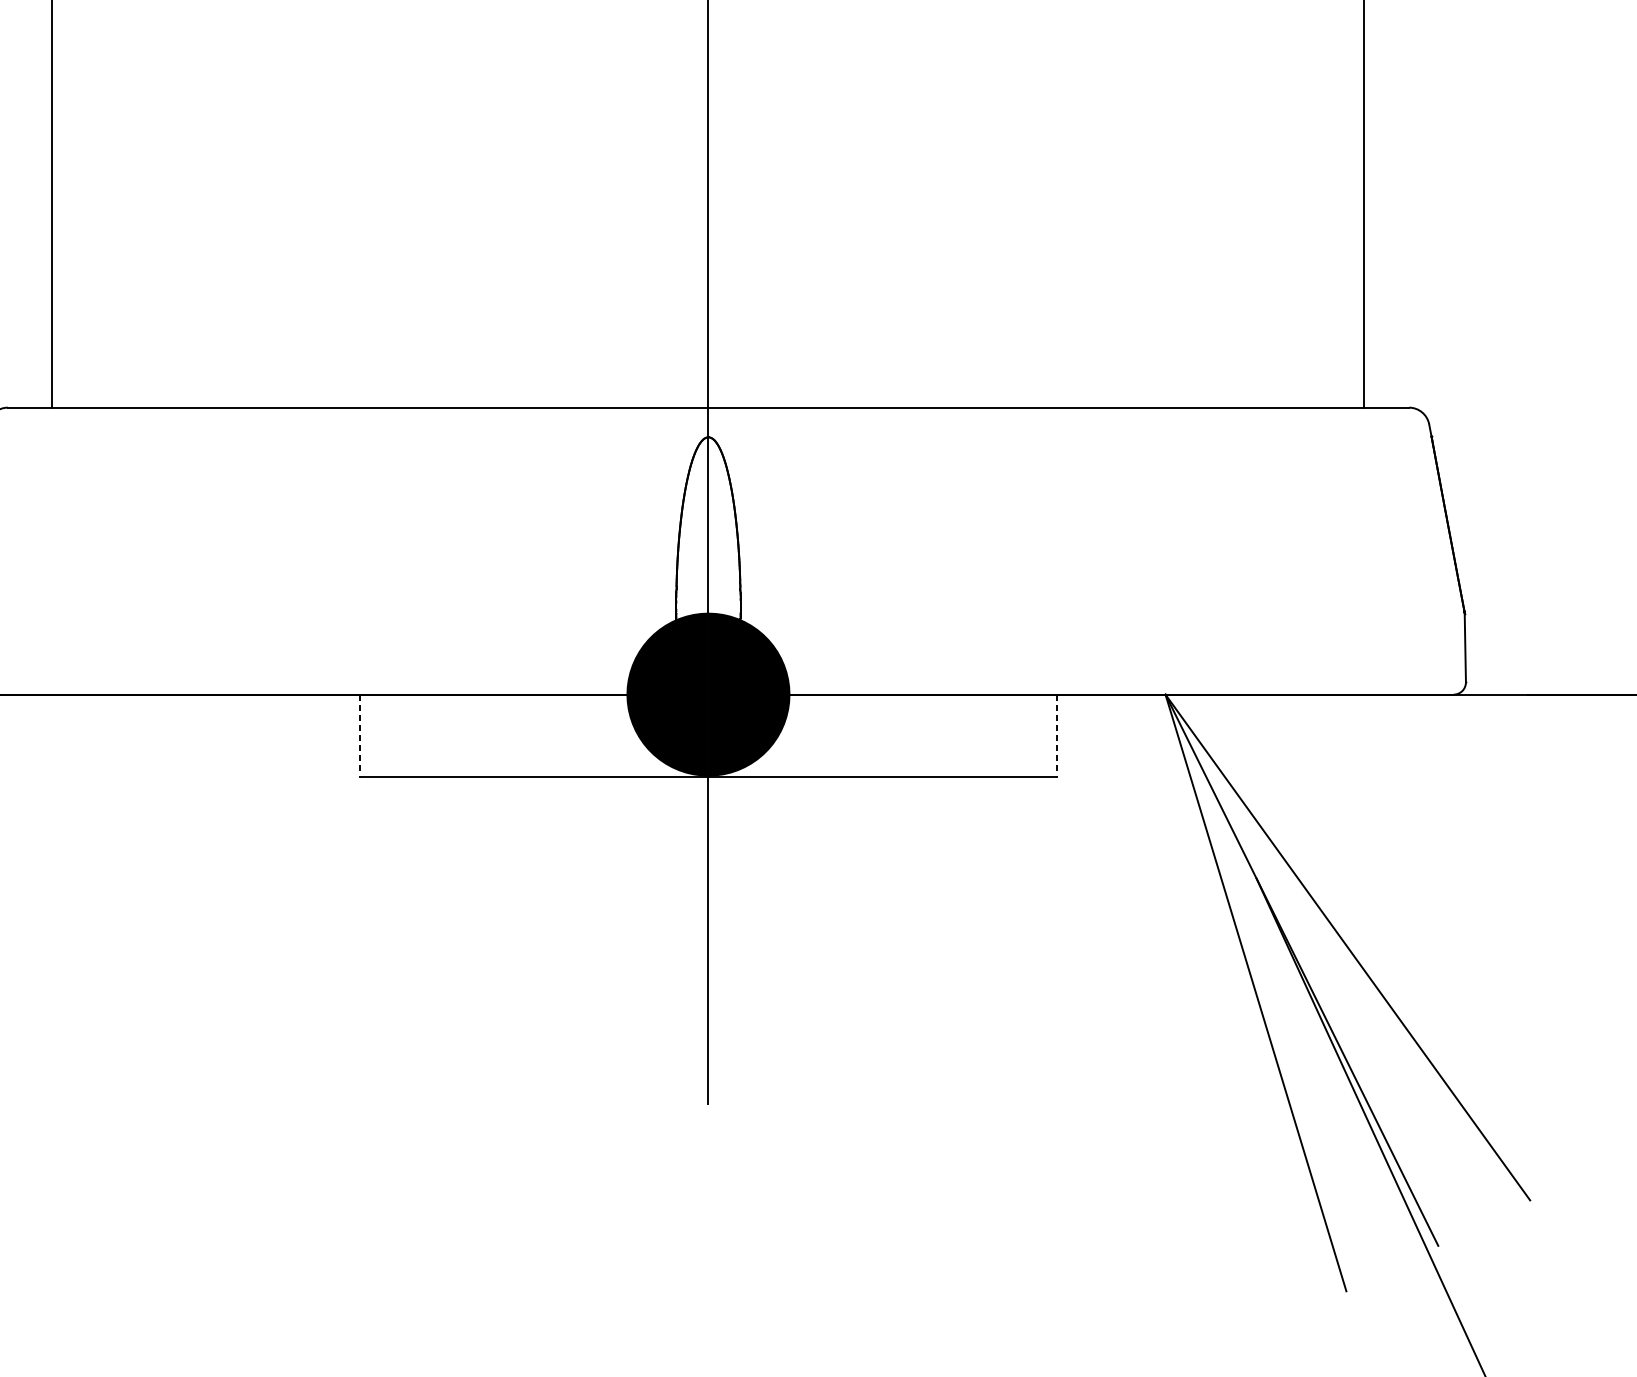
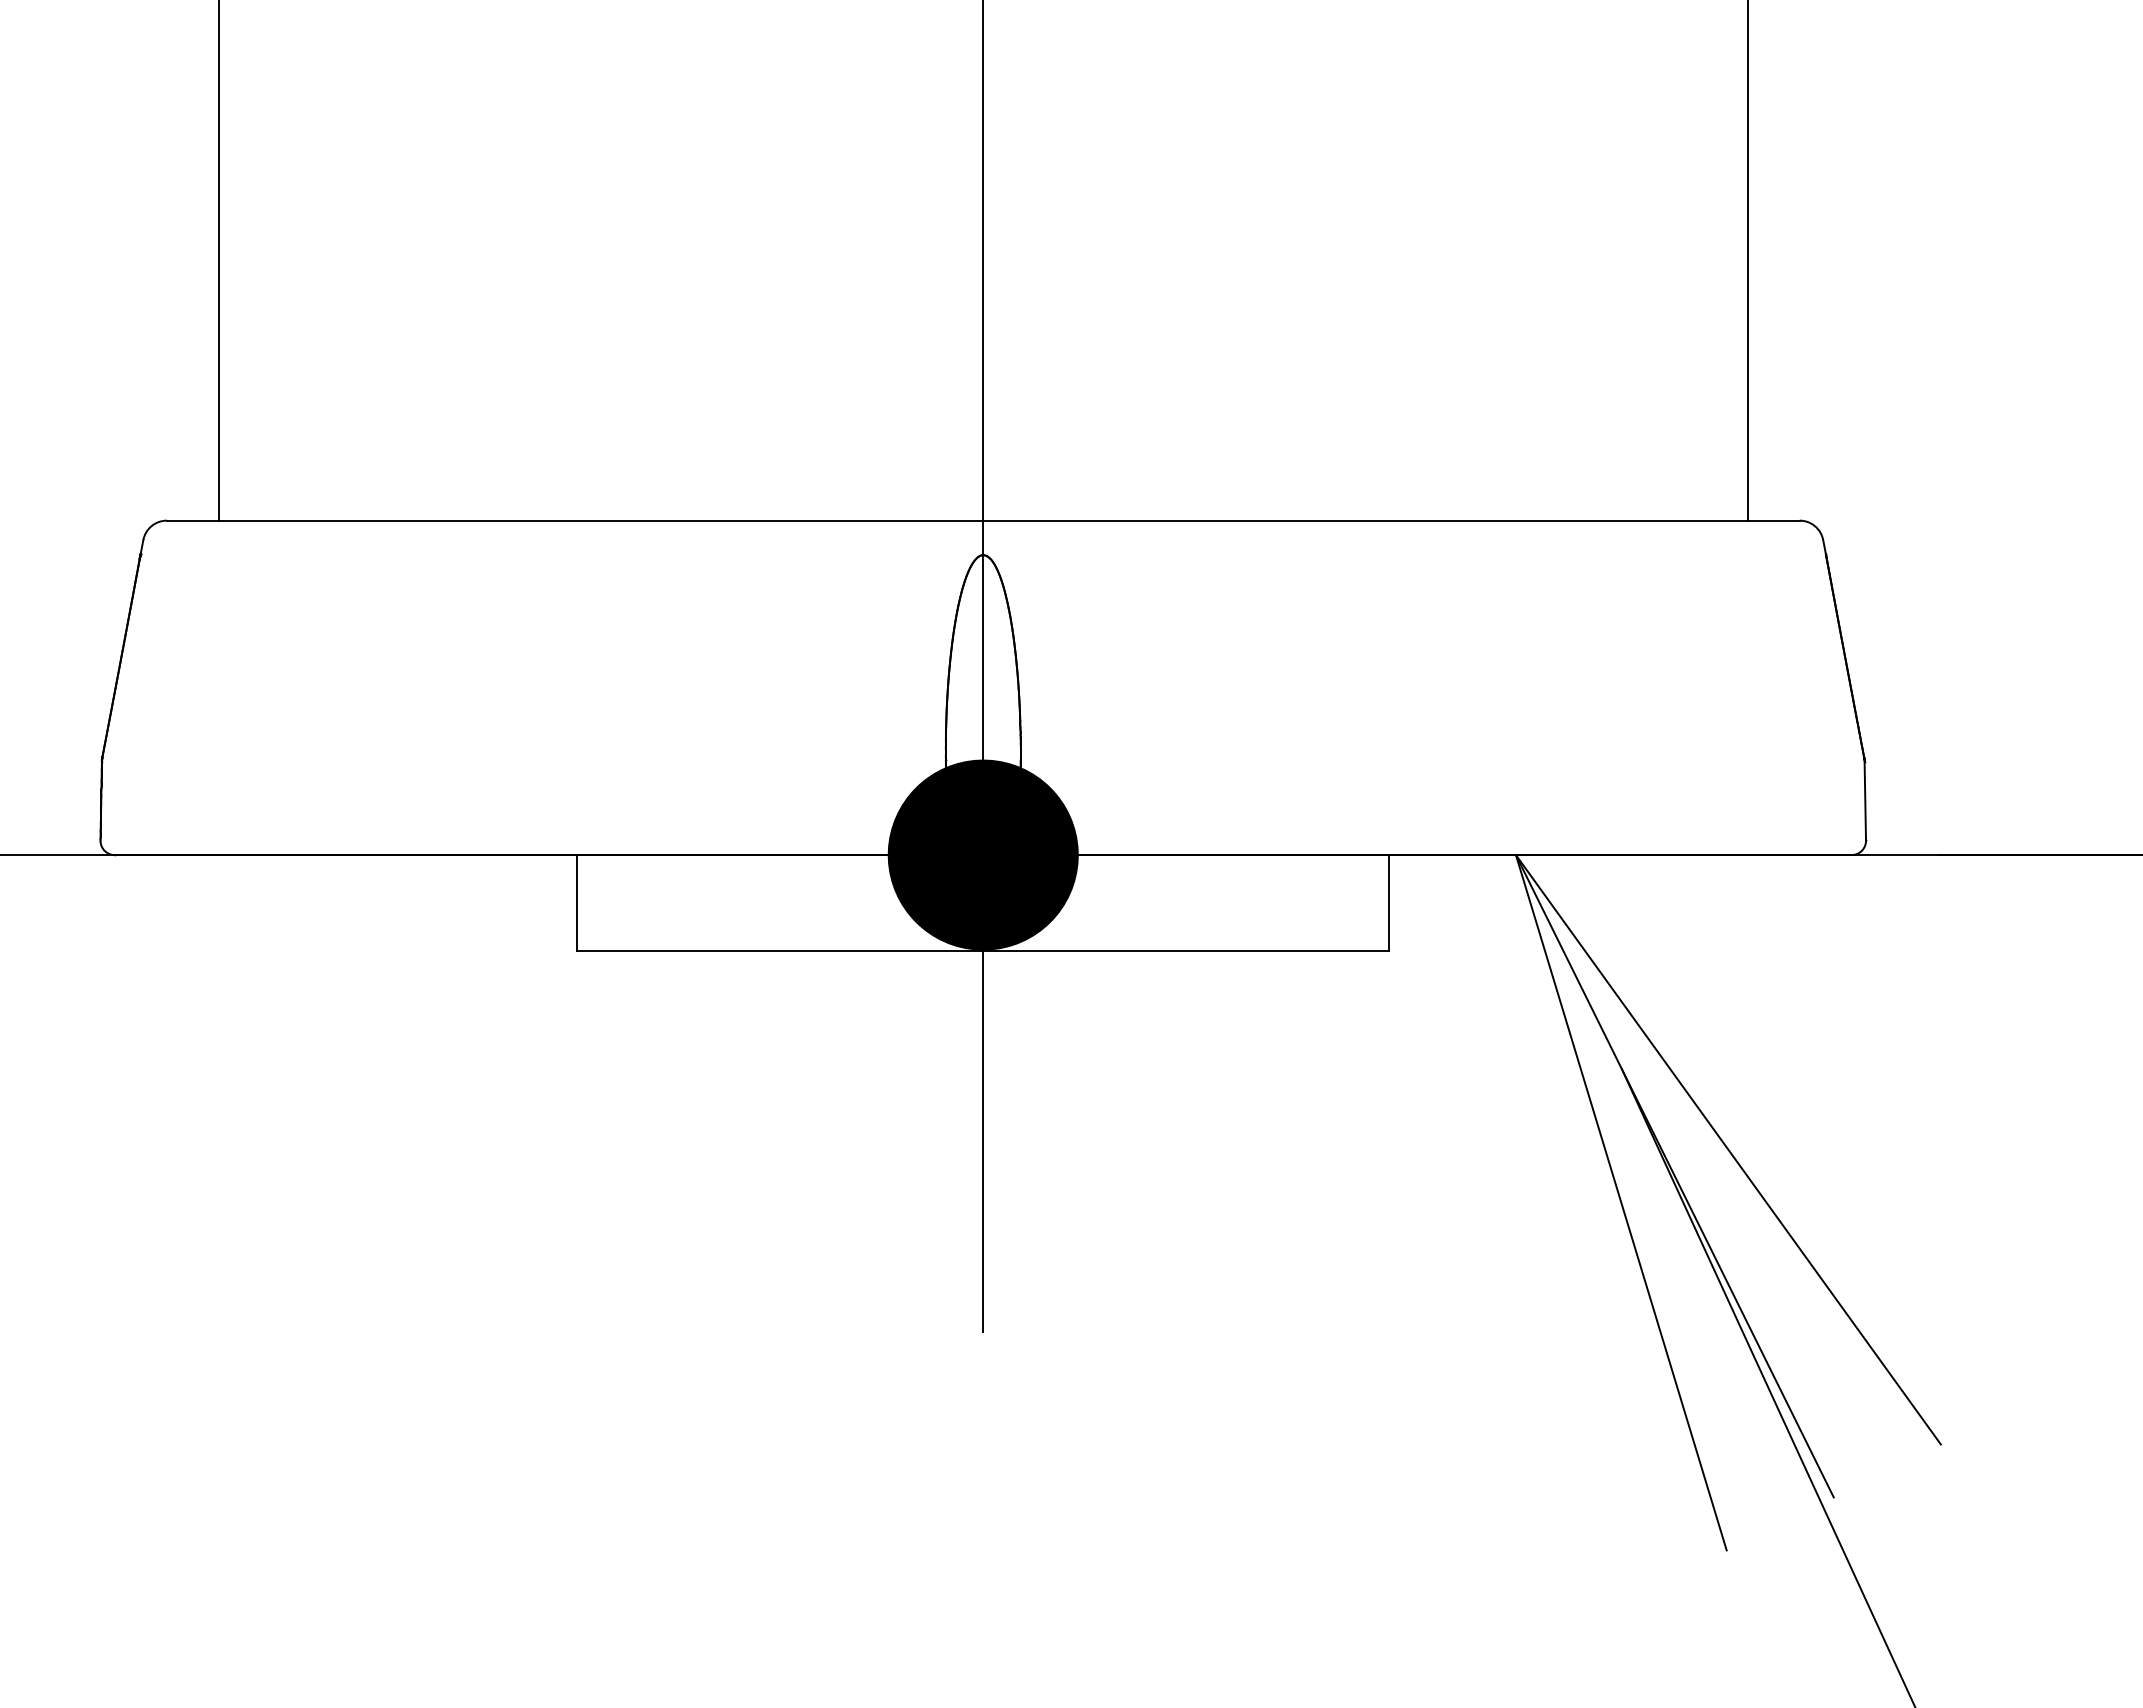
line: (360, 735) -> (577, 902), dashed -> solid
line: (1057, 735) -> (1389, 902), dashed -> solid

